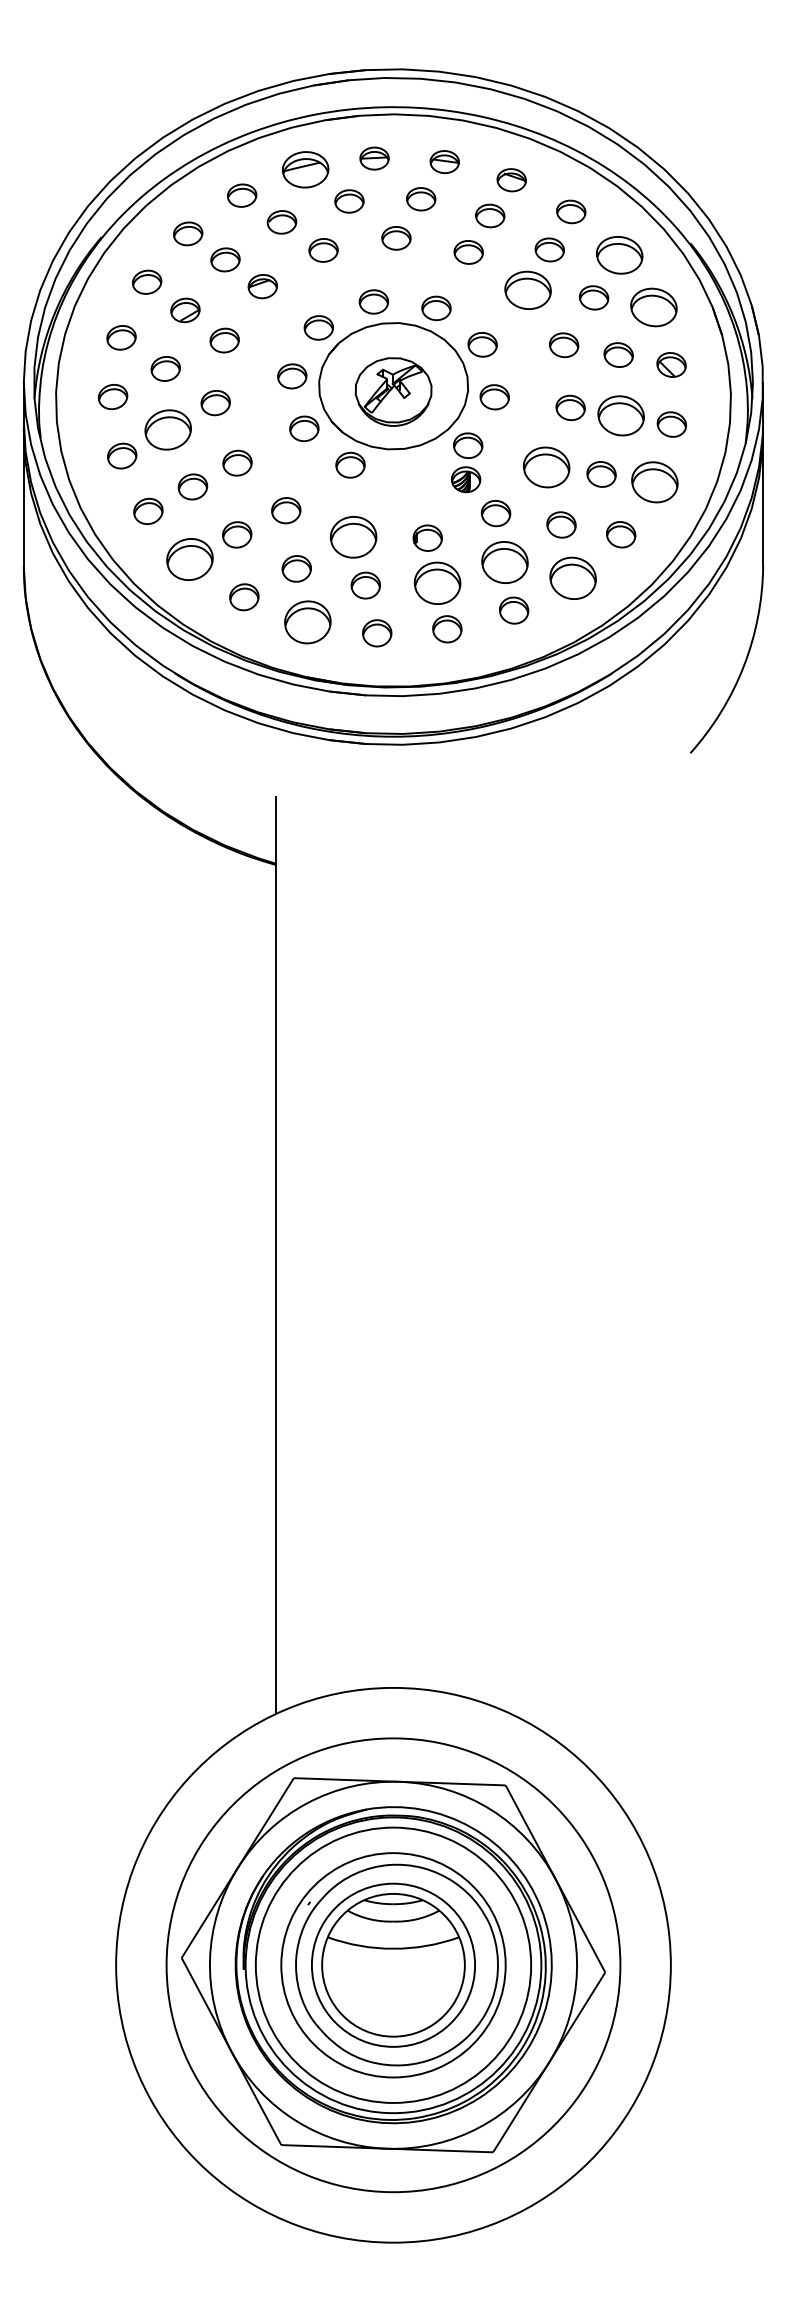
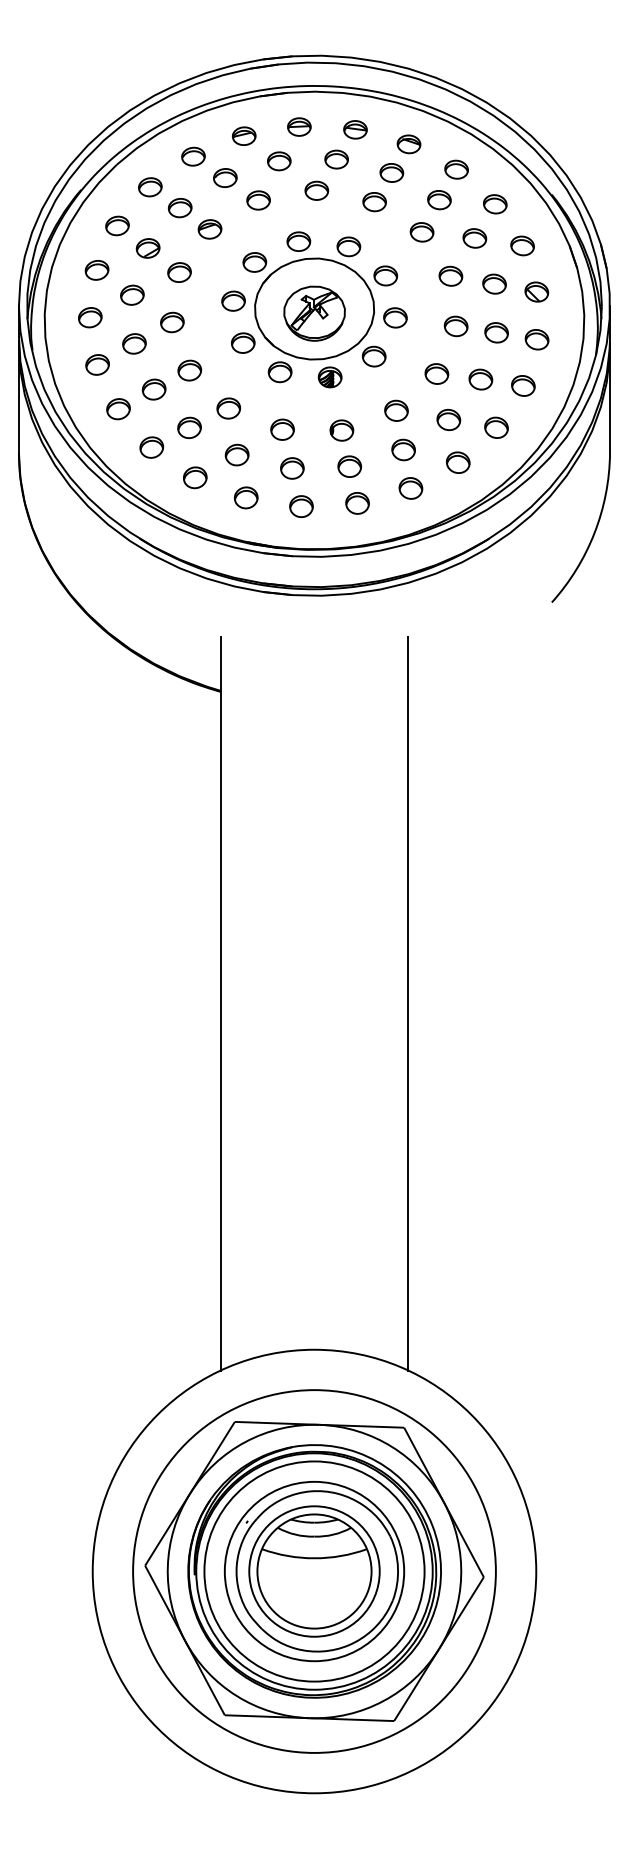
part: (305, 170) -> (244, 136), size x0.62
part: (619, 254) -> (495, 203), size x0.62
part: (527, 289) -> (421, 231), size x0.62
part: (653, 306) -> (522, 245), size x0.62
part: (621, 415) -> (496, 332), size x0.62
part: (168, 429) -> (134, 343), size x0.62
part: (546, 467) -> (436, 374), size x0.62
part: (465, 479) -> (329, 377), moved
part: (654, 482) -> (523, 386), size x0.62
part: (353, 536) -> (282, 429), size x0.62
part: (189, 559) -> (151, 447), size x0.62
part: (504, 562) -> (403, 449), size x0.62
part: (573, 578) -> (458, 462), size x0.62
part: (437, 583) -> (349, 466), size x0.62
part: (308, 622) -> (246, 497), size x0.62
line: (510, 1254) -> (408, 1003), added

